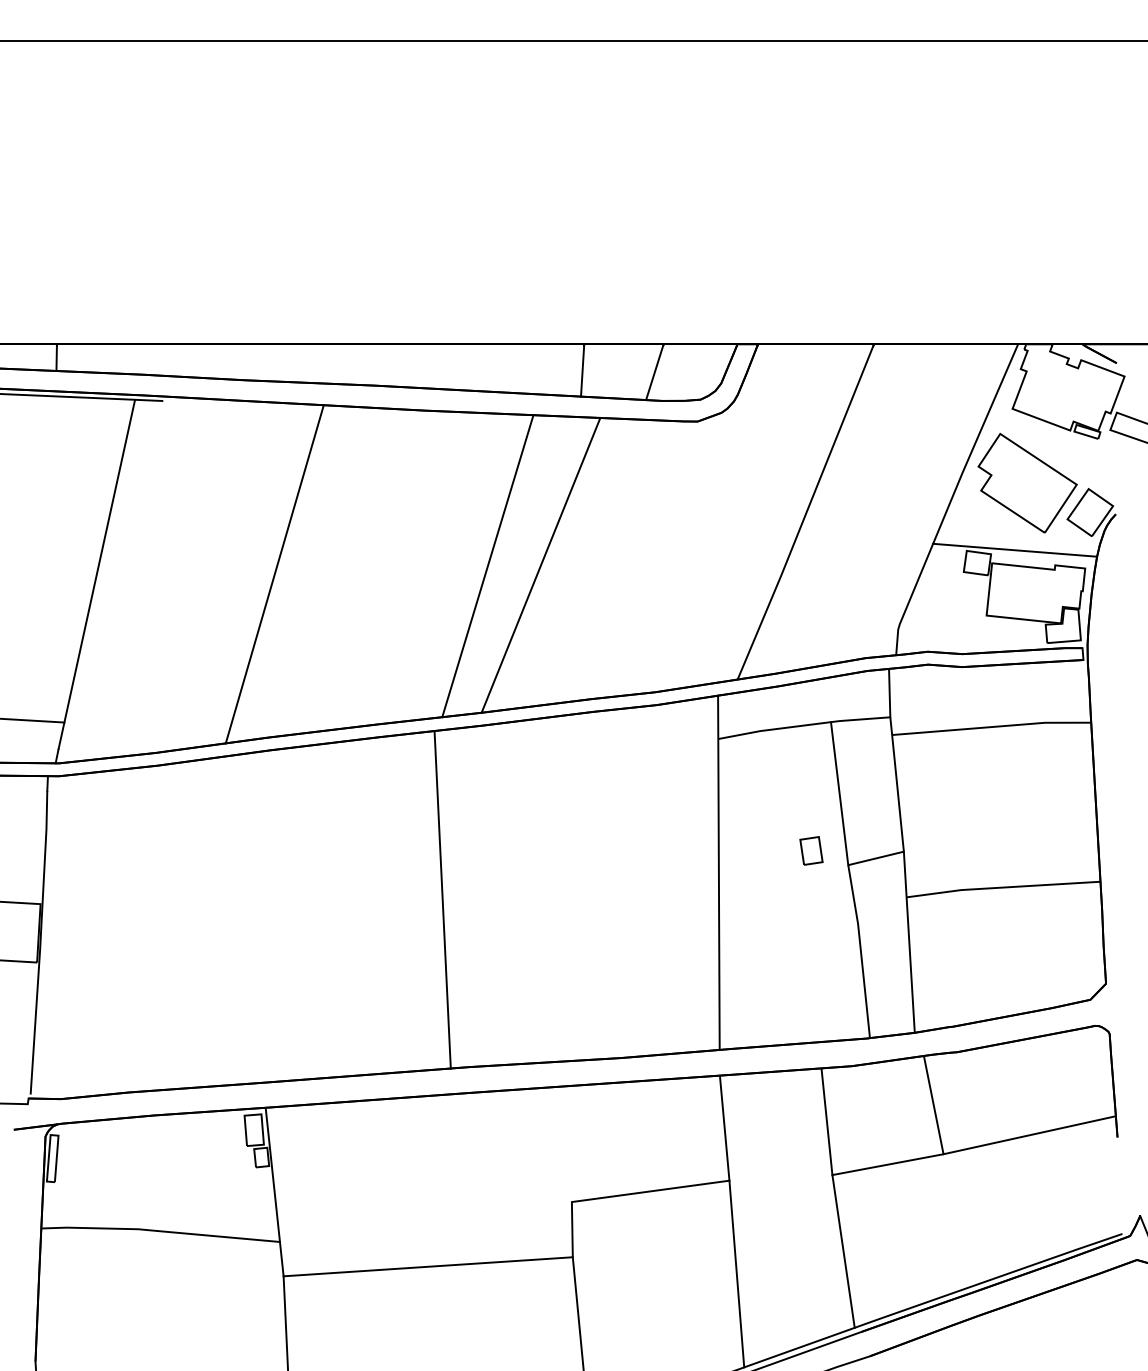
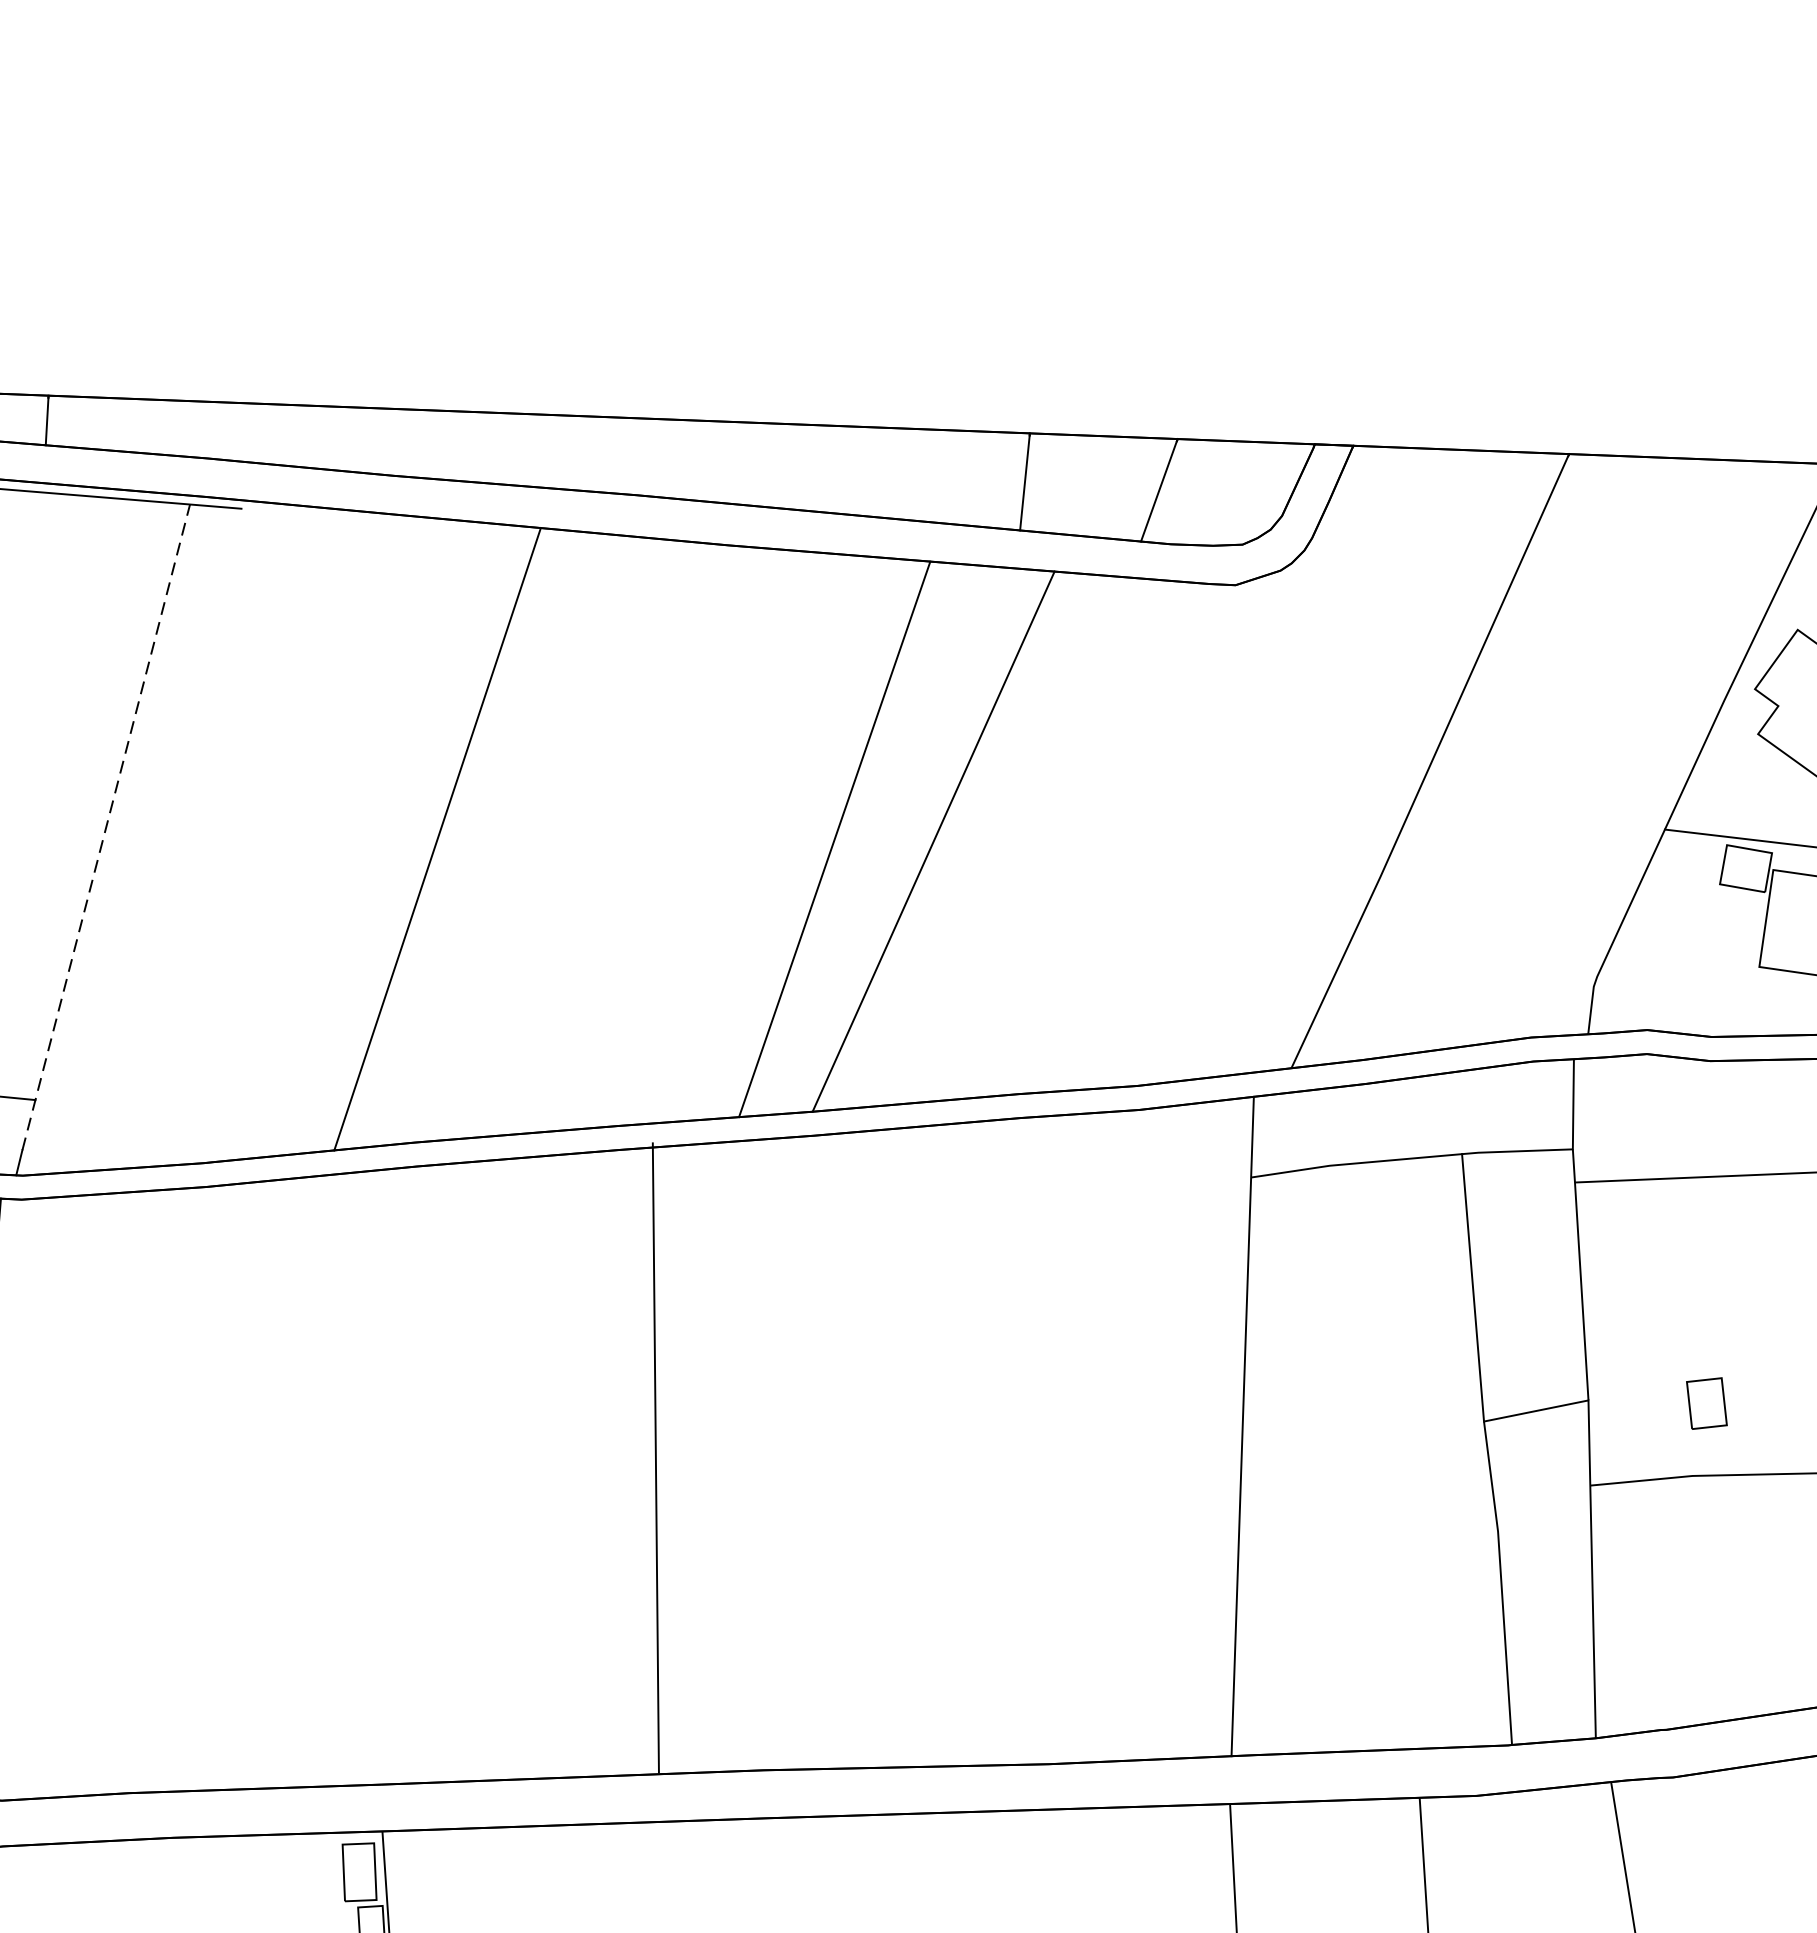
line: (96, 575) -> (105, 828), solid -> dashed
part: (811, 850) -> (1706, 1402), moved
line: (442, 899) -> (655, 1457), moved

